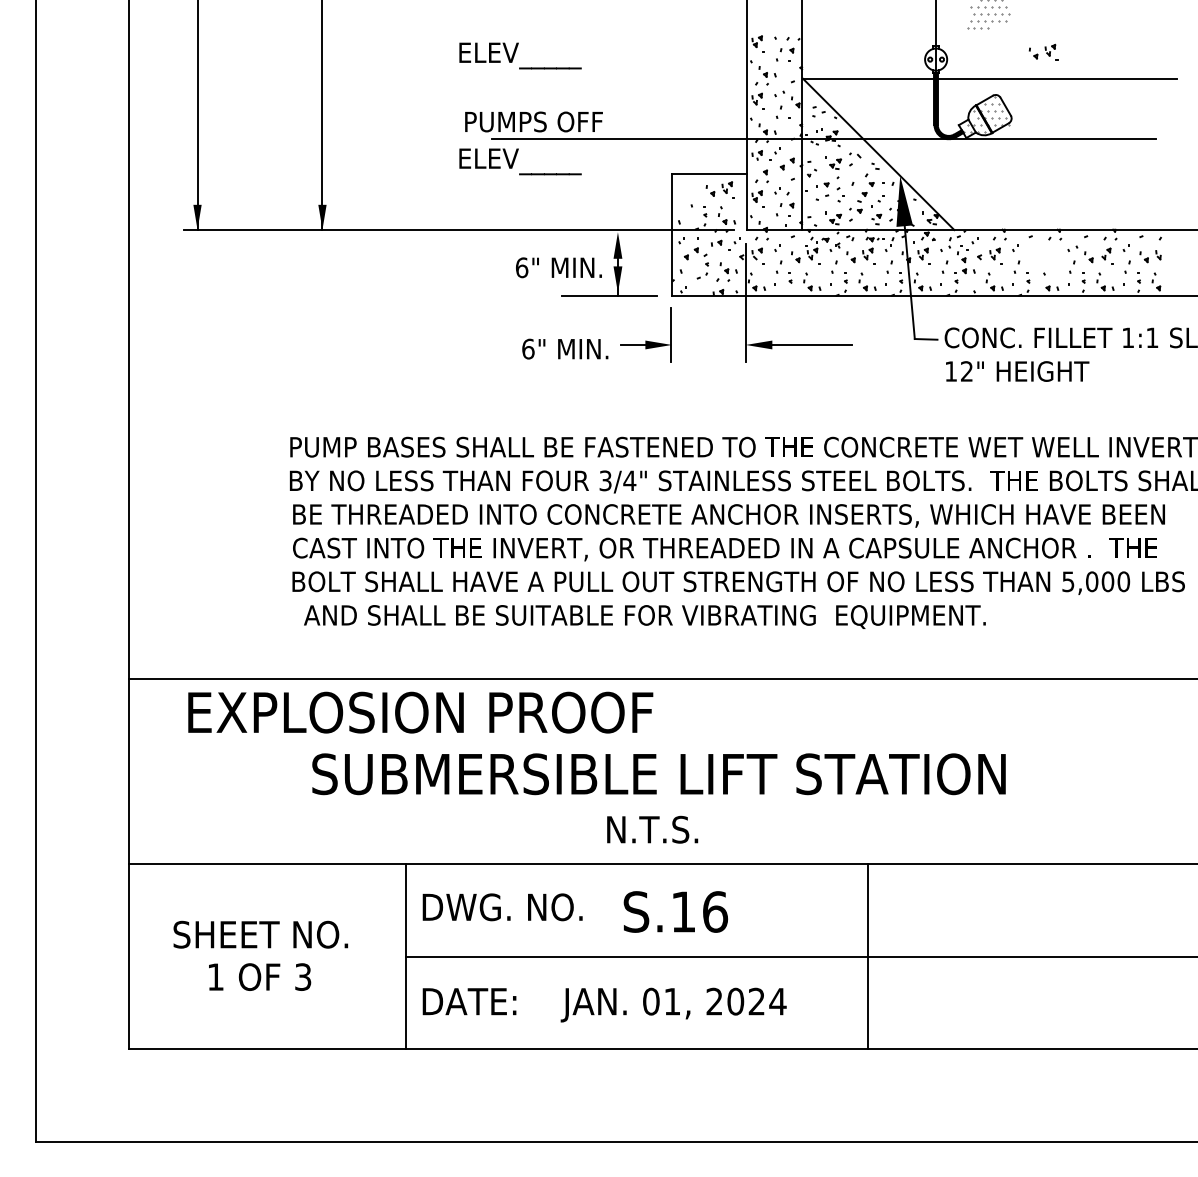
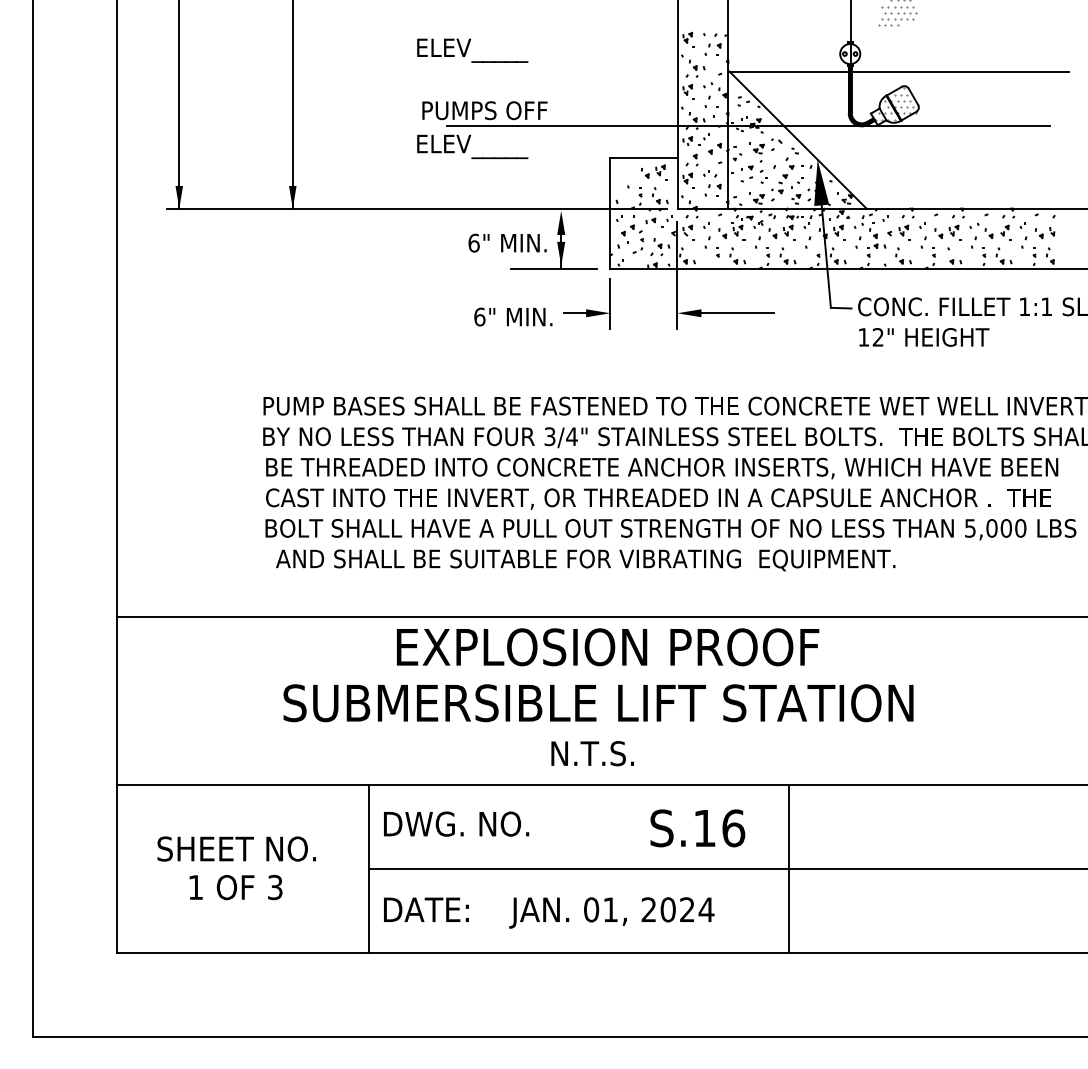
part: (1043, 52) -> (947, 232), moved
text: (421, 712) -> (608, 647), moved
text: (675, 912) -> (697, 828), moved

